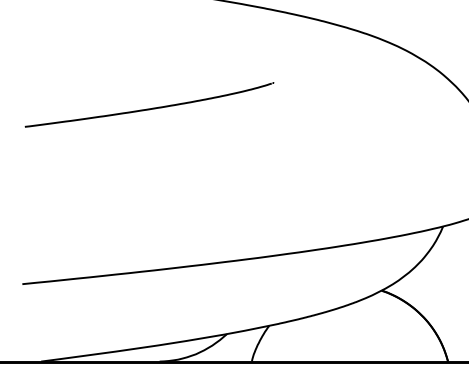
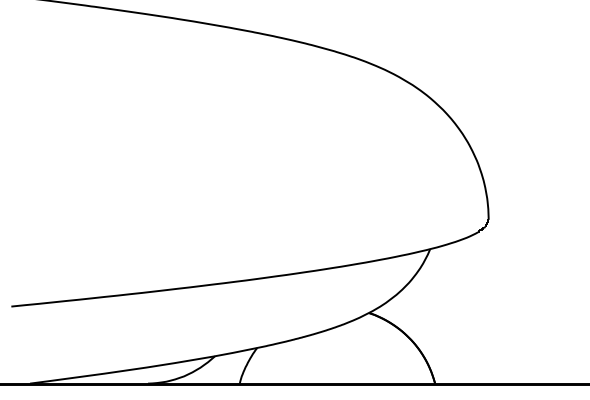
part: (149, 104) -> (137, 127), removed

